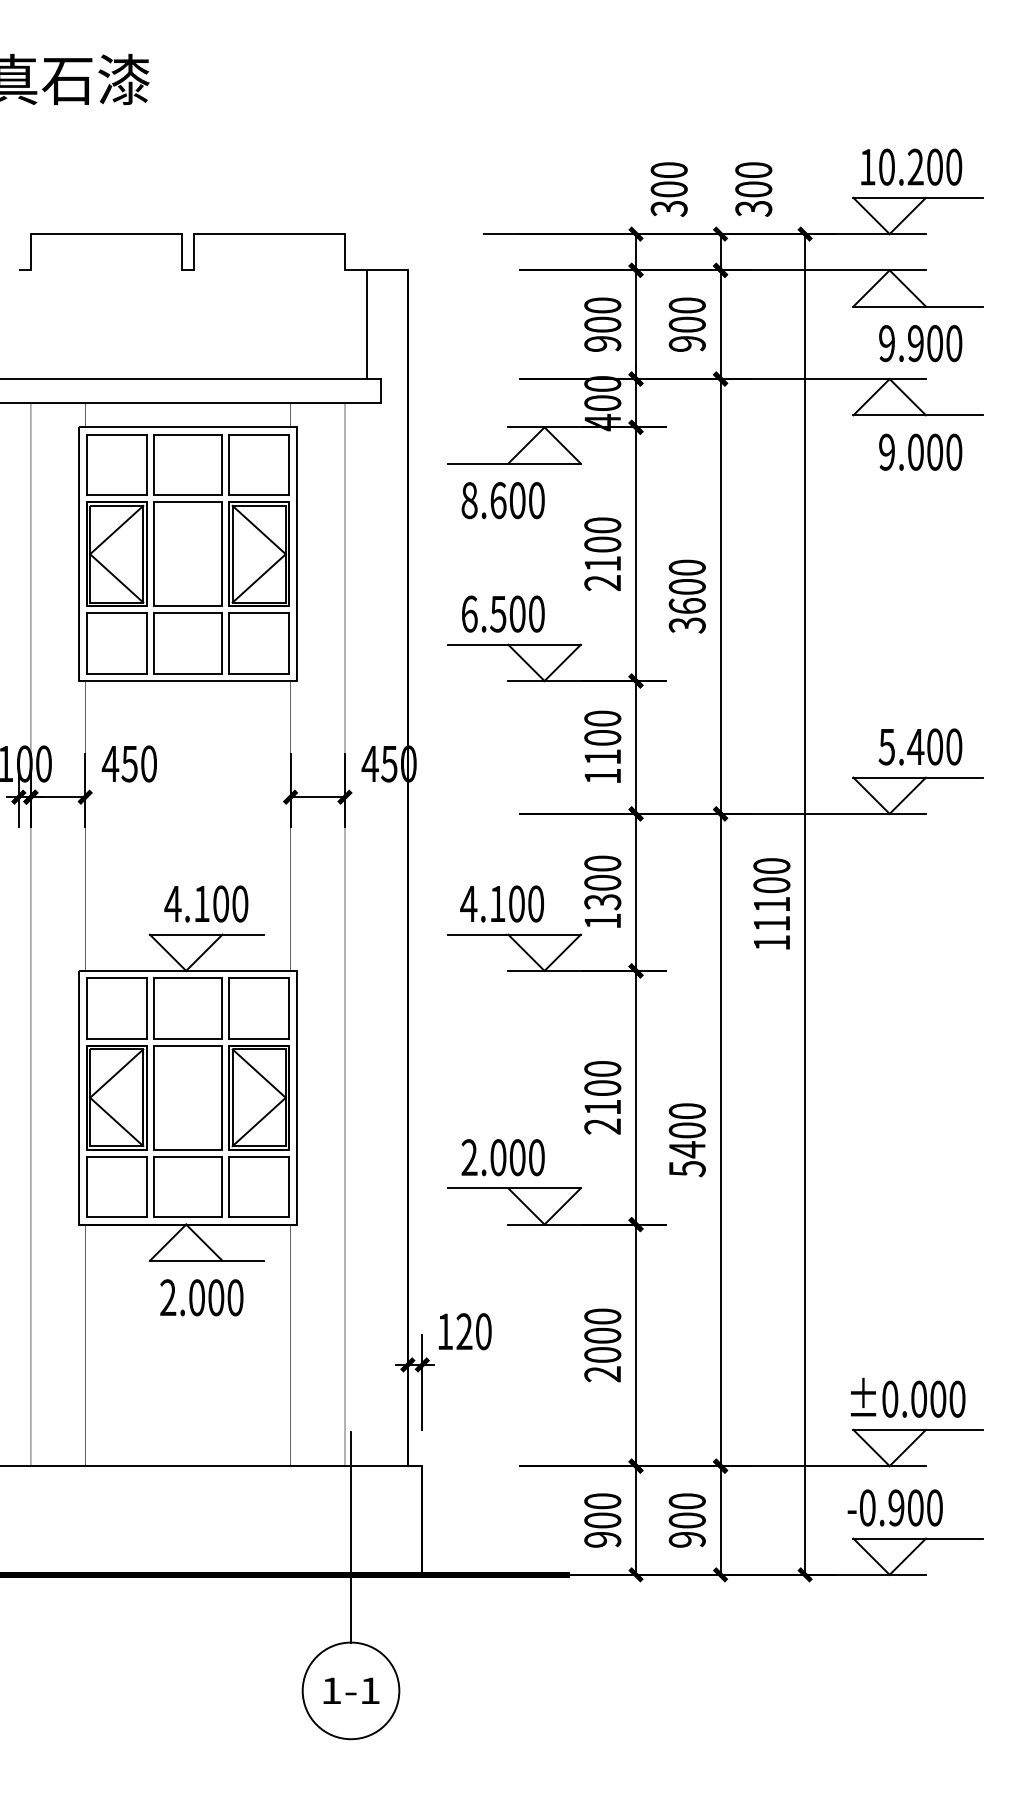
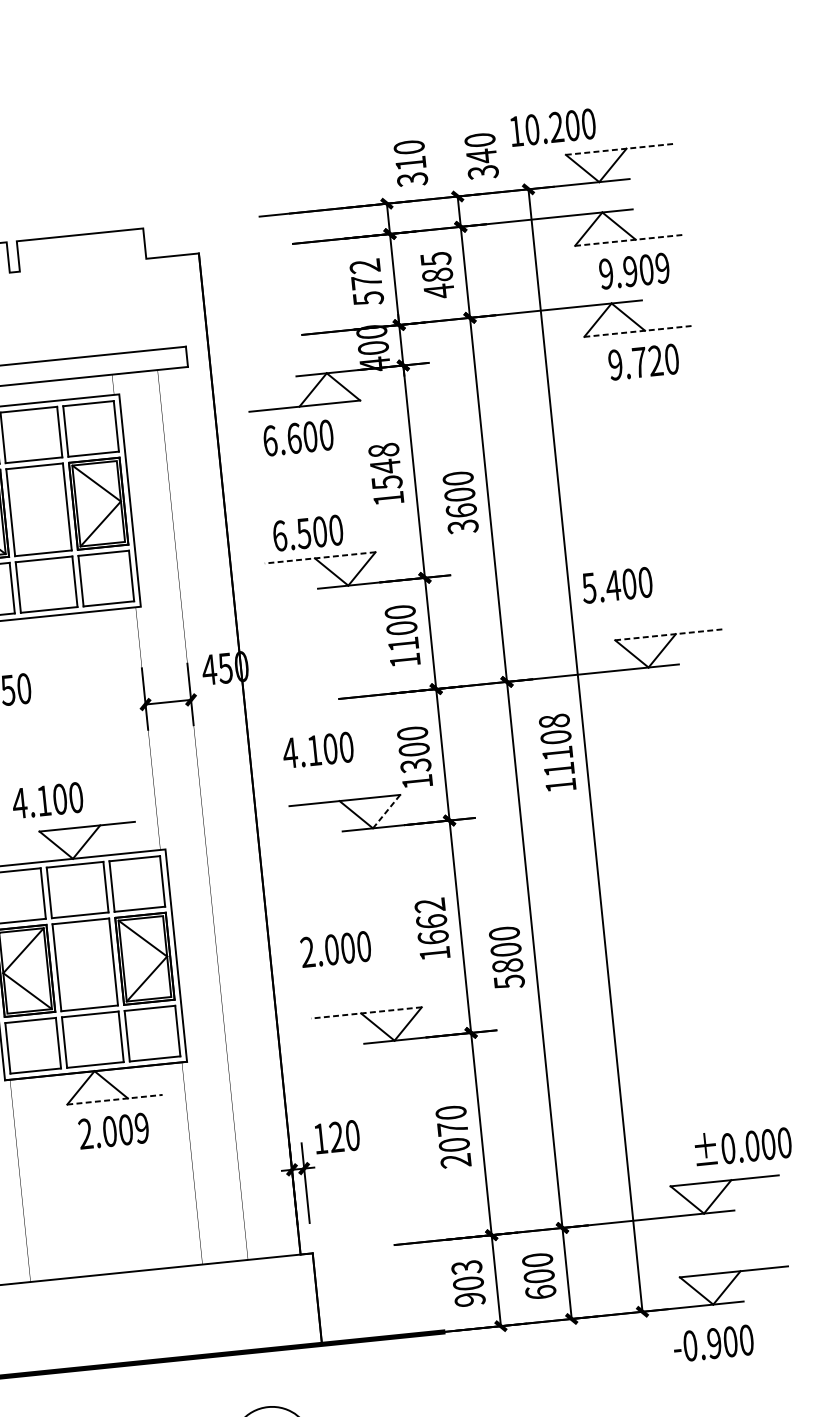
text: (911, 166) -> (552, 127), moved
text: (668, 189) -> (410, 163), 300 -> 310
text: (753, 189) -> (481, 156), 300 -> 340
line: (918, 197) -> (620, 149), solid -> dashed
line: (918, 306) -> (629, 240), solid -> dashed
line: (366, 324) -> (168, 302), removed
text: (602, 324) -> (366, 282), 900 -> 572
text: (686, 324) -> (436, 275), 900 -> 485
text: (954, 343) -> (662, 268), 9.900 -> 9.909
line: (918, 415) -> (638, 331), solid -> dashed
text: (925, 451) -> (647, 361), 9.000 -> 9.720
text: (469, 500) -> (270, 440), 8.600 -> 6.600
text: (602, 553) -> (386, 473), 2100 -> 1548
line: (514, 644) -> (320, 557), solid -> dashed
text: (920, 746) -> (617, 584), moved
line: (918, 777) -> (669, 634), solid -> dashed
text: (771, 865) -> (554, 720), 11100 -> 11108
text: (206, 903) -> (47, 800), moved
text: (501, 903) -> (317, 749), moved
line: (562, 952) -> (386, 811), solid -> dashed
text: (602, 1097) -> (432, 929), 2100 -> 1662
text: (686, 1149) -> (507, 965), 5400 -> 5800
text: (502, 1157) -> (335, 949), moved
line: (514, 1188) -> (366, 1013), solid -> dashed
line: (206, 1260) -> (114, 1099), solid -> dashed
text: (235, 1297) -> (142, 1128), 2.000 -> 2.009
text: (602, 1335) -> (452, 1128), 2000 -> 2070
text: (908, 1397) -> (743, 1145), moved
text: (602, 1501) -> (466, 1267), 900 -> 903
text: (894, 1507) -> (712, 1343), moved
line: (351, 1537) -> (259, 1319), removed
text: (686, 1539) -> (540, 1292), 900 -> 600

